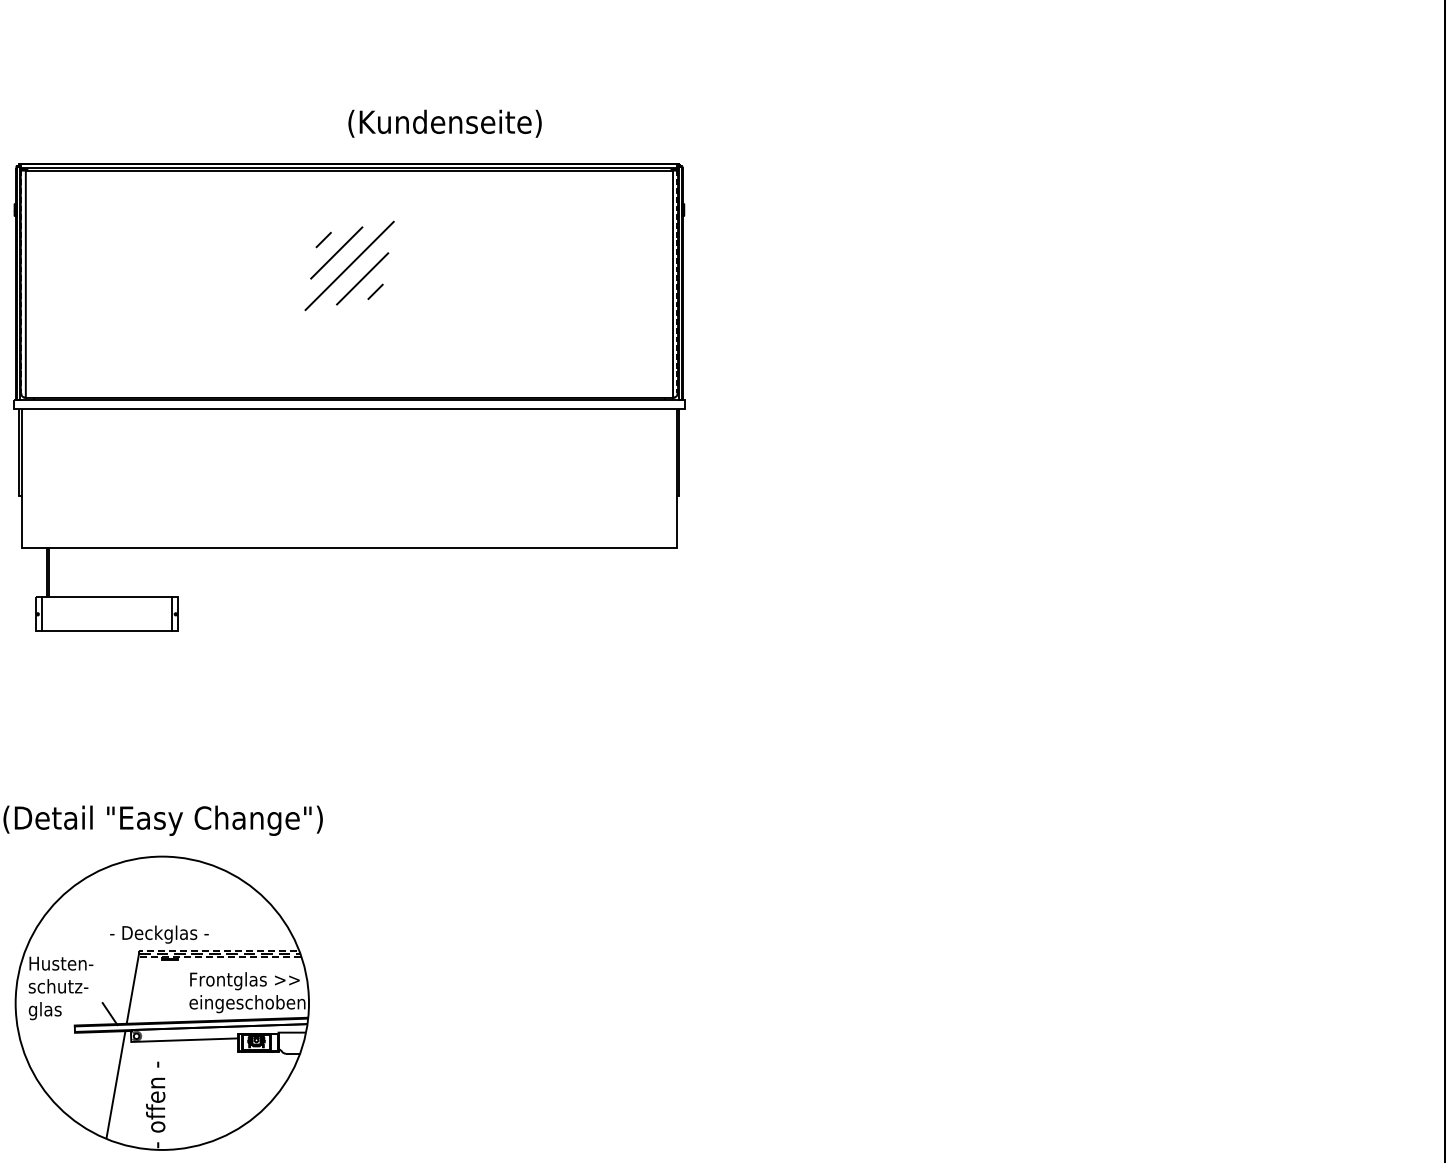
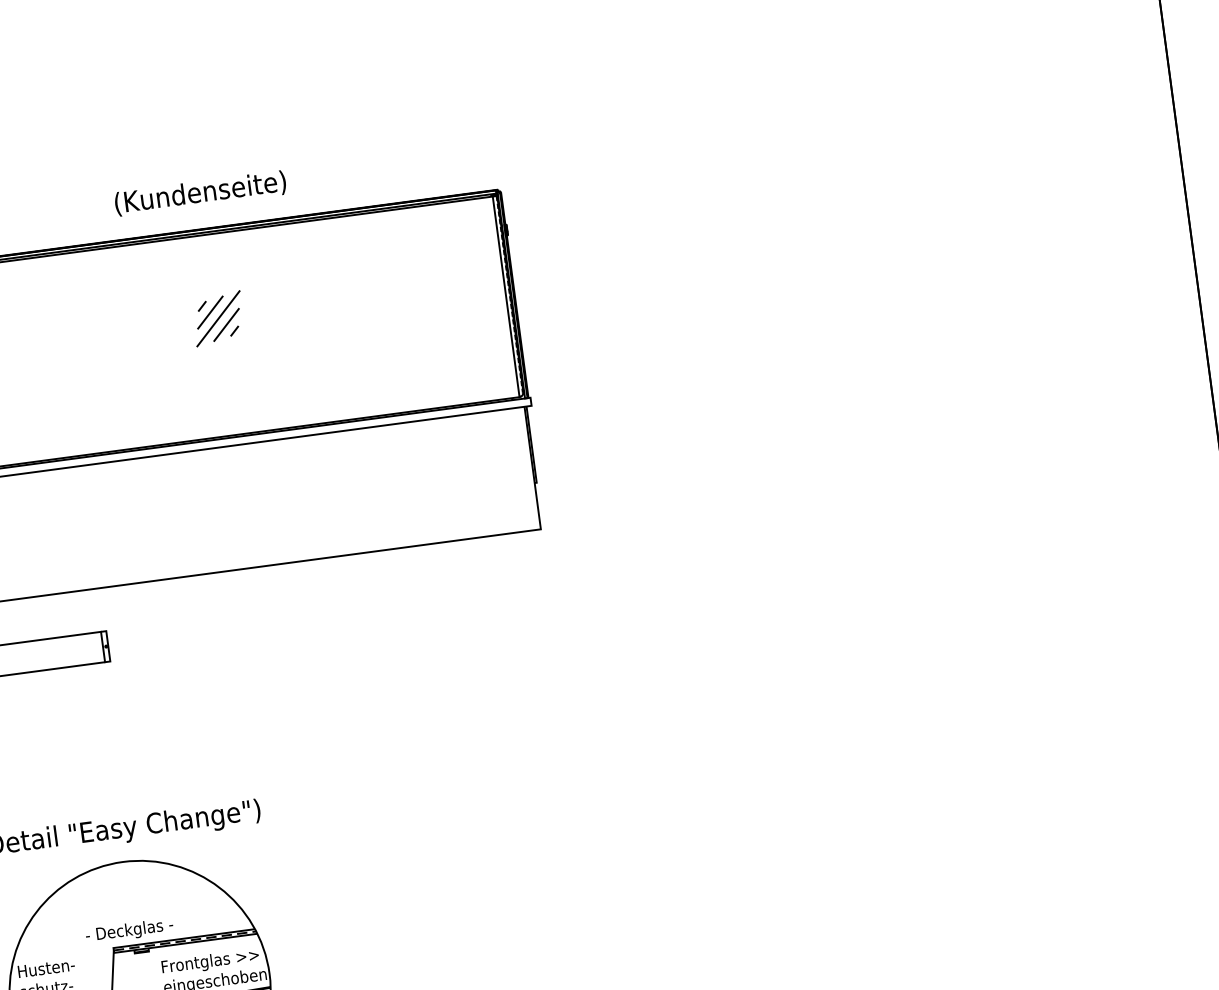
text: (444, 123) -> (200, 193), moved
part: (348, 265) -> (217, 318), size x0.62
line: (139, 954) -> (114, 951), dashed -> solid

